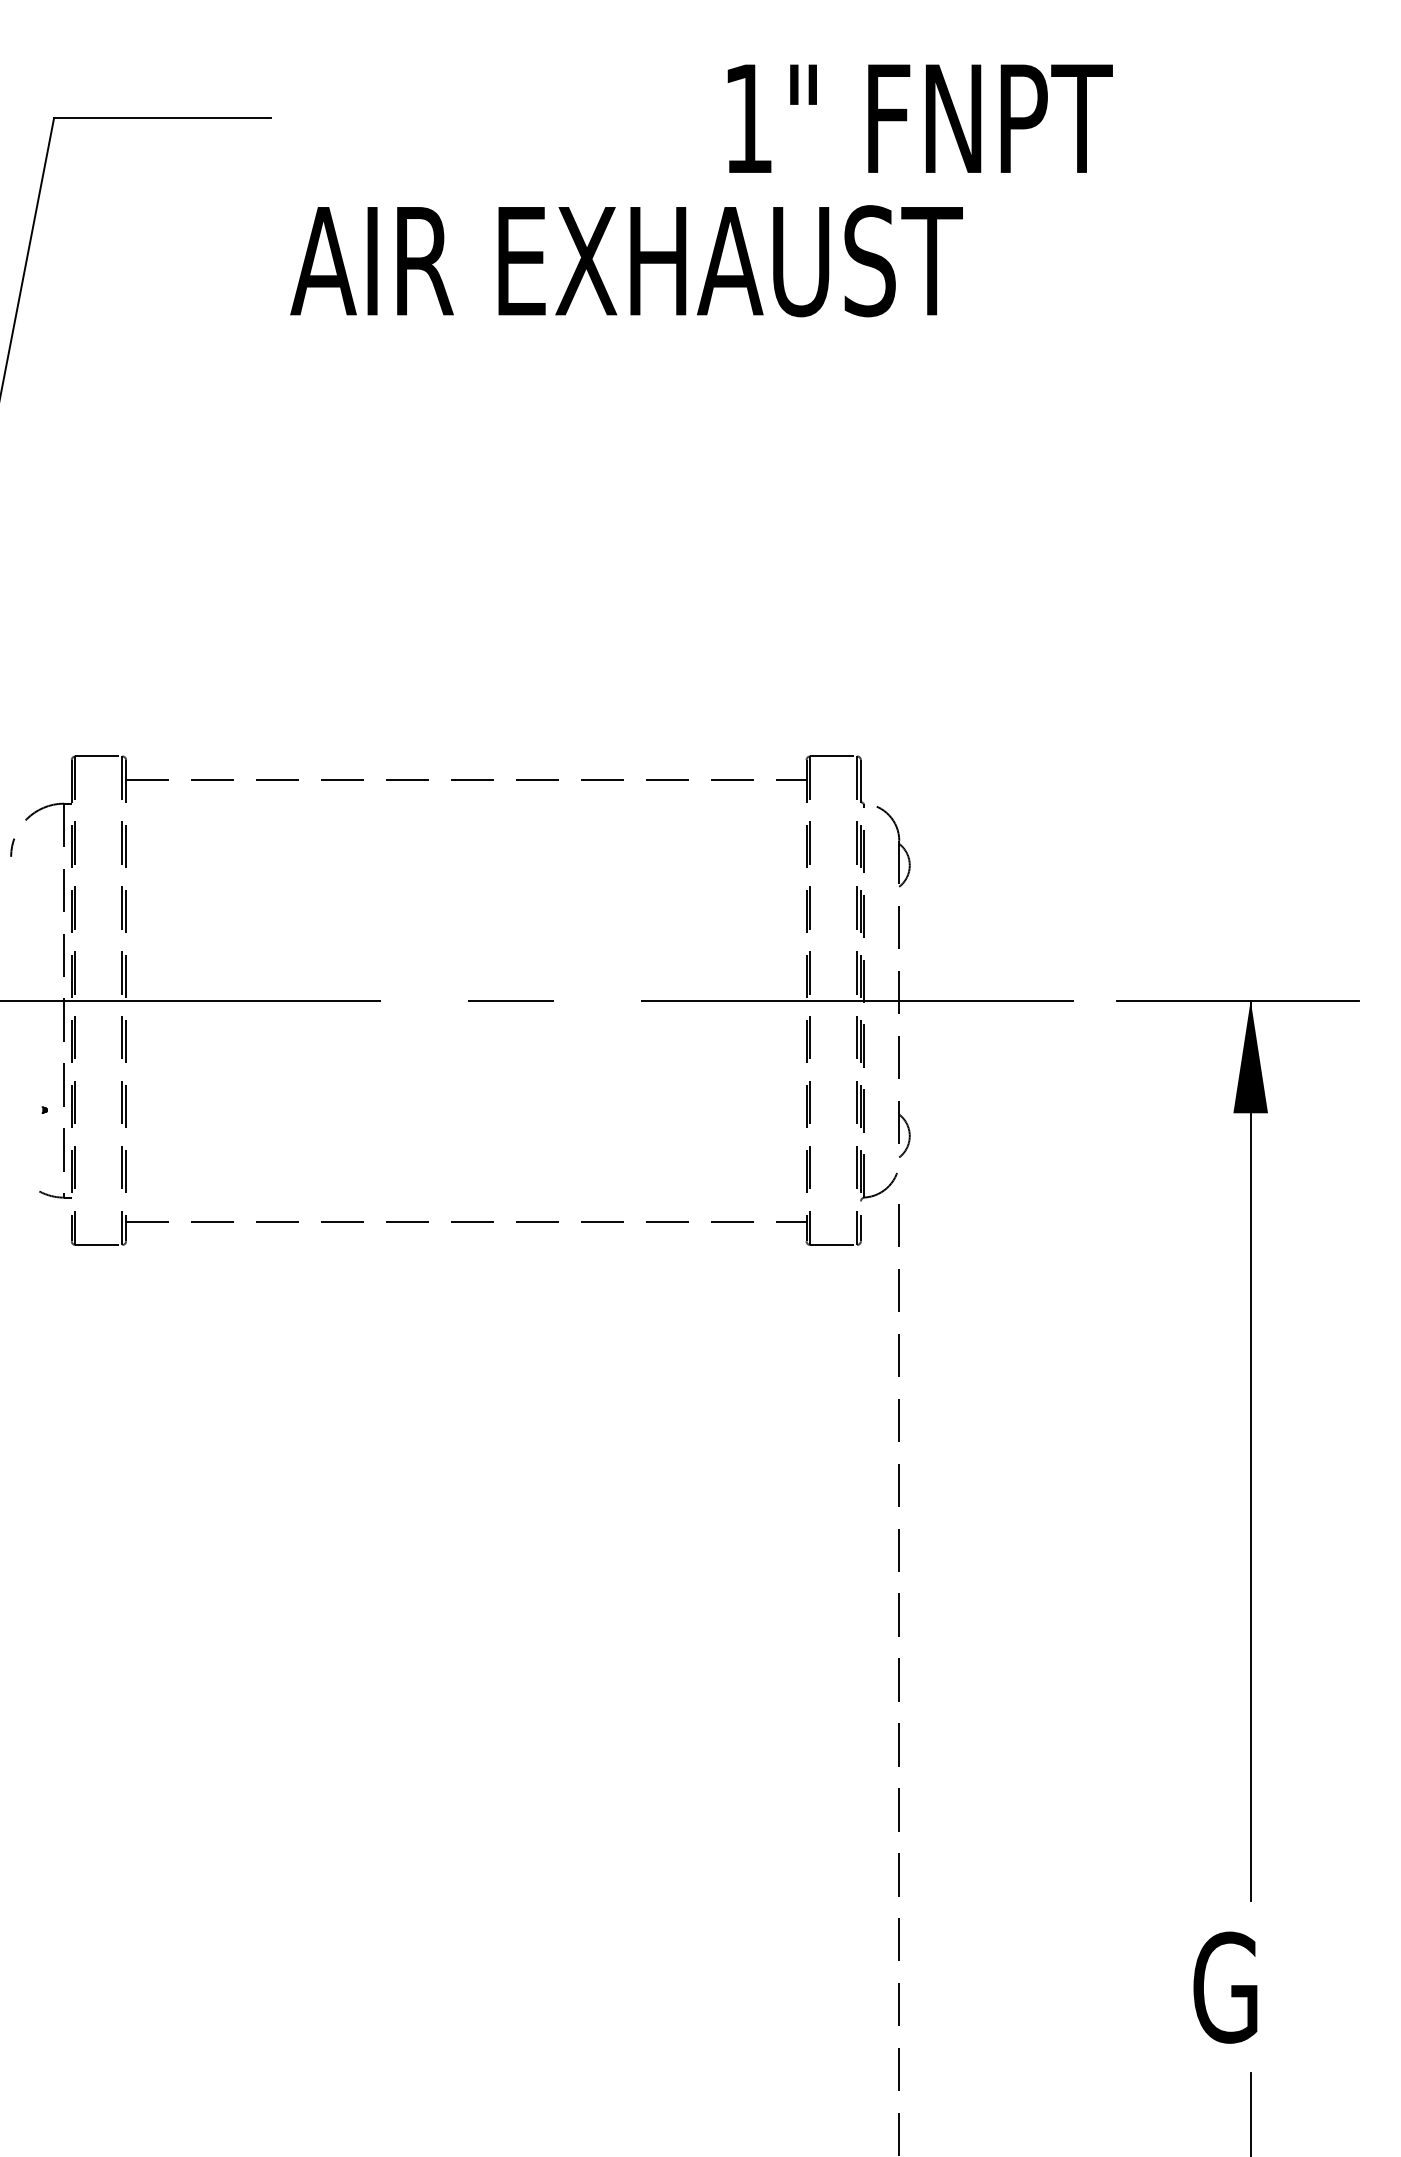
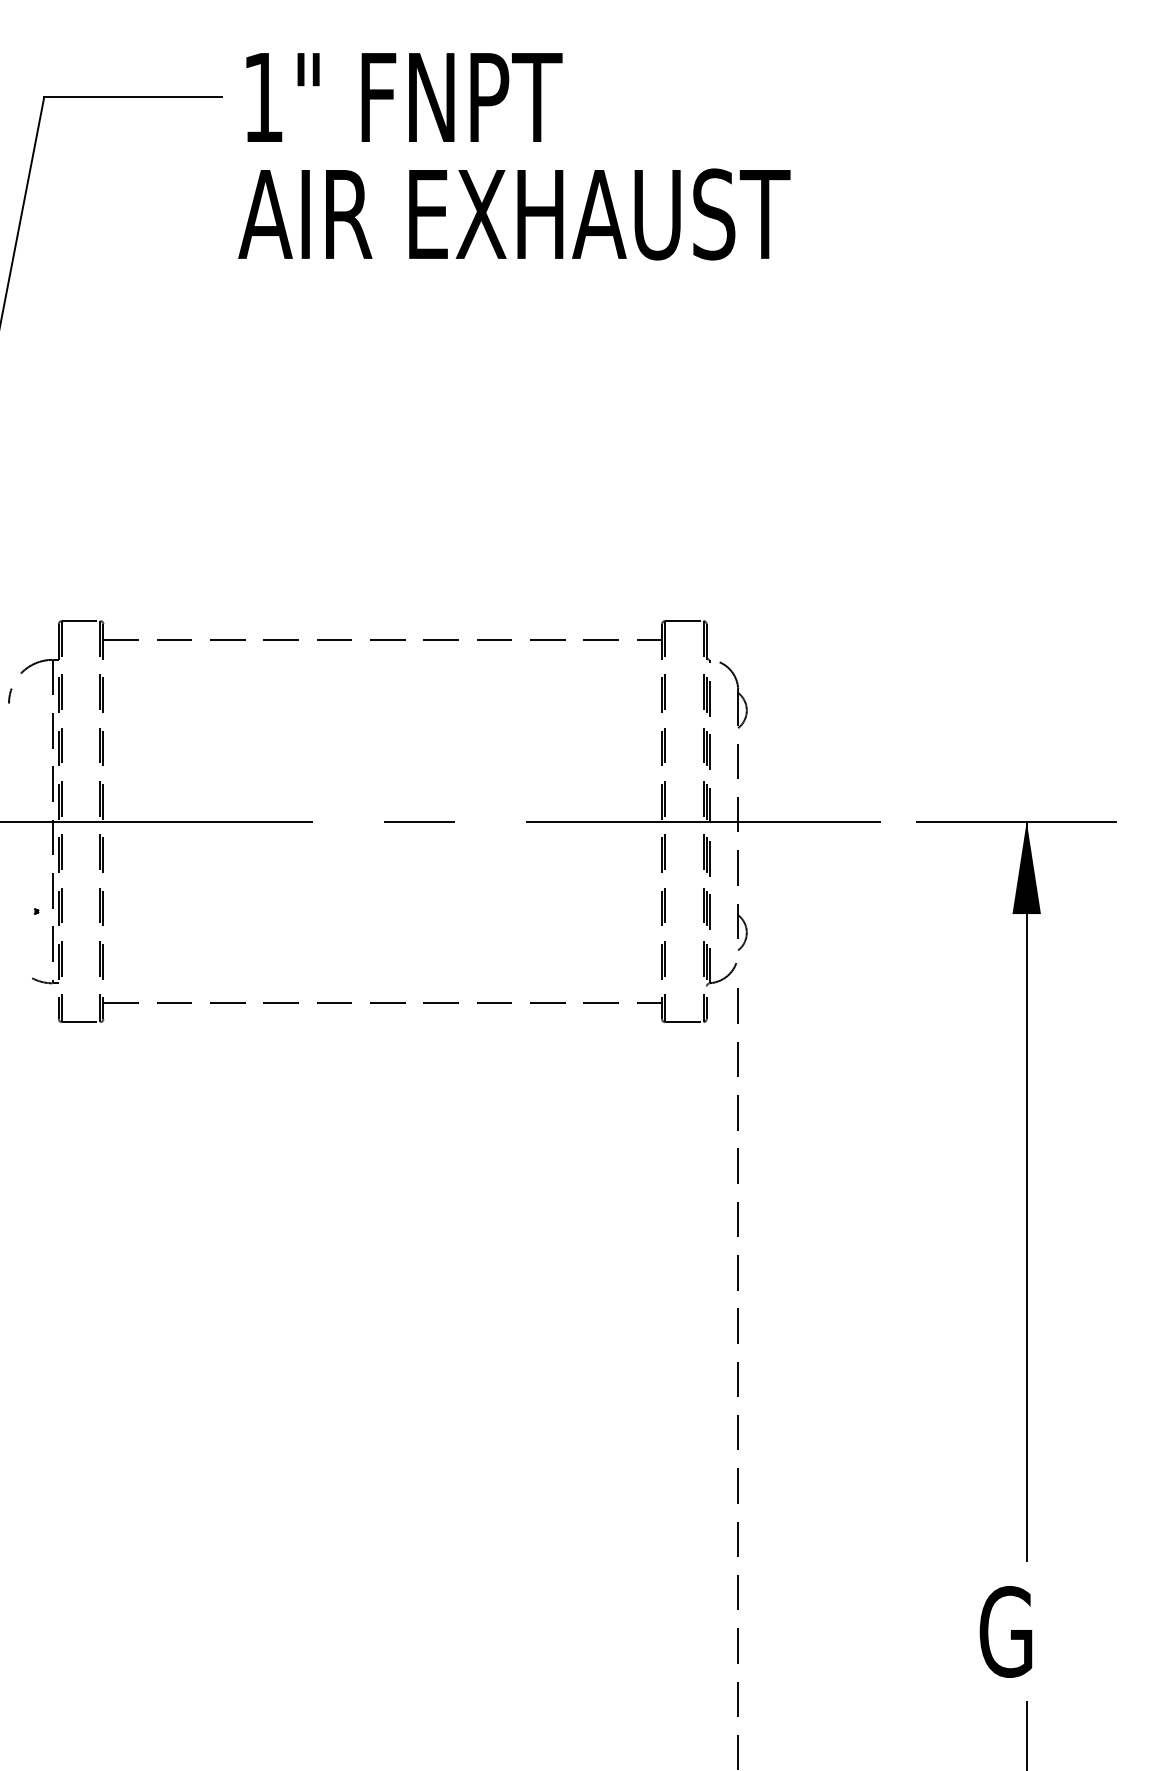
text: (920, 118) -> (404, 97), moved

